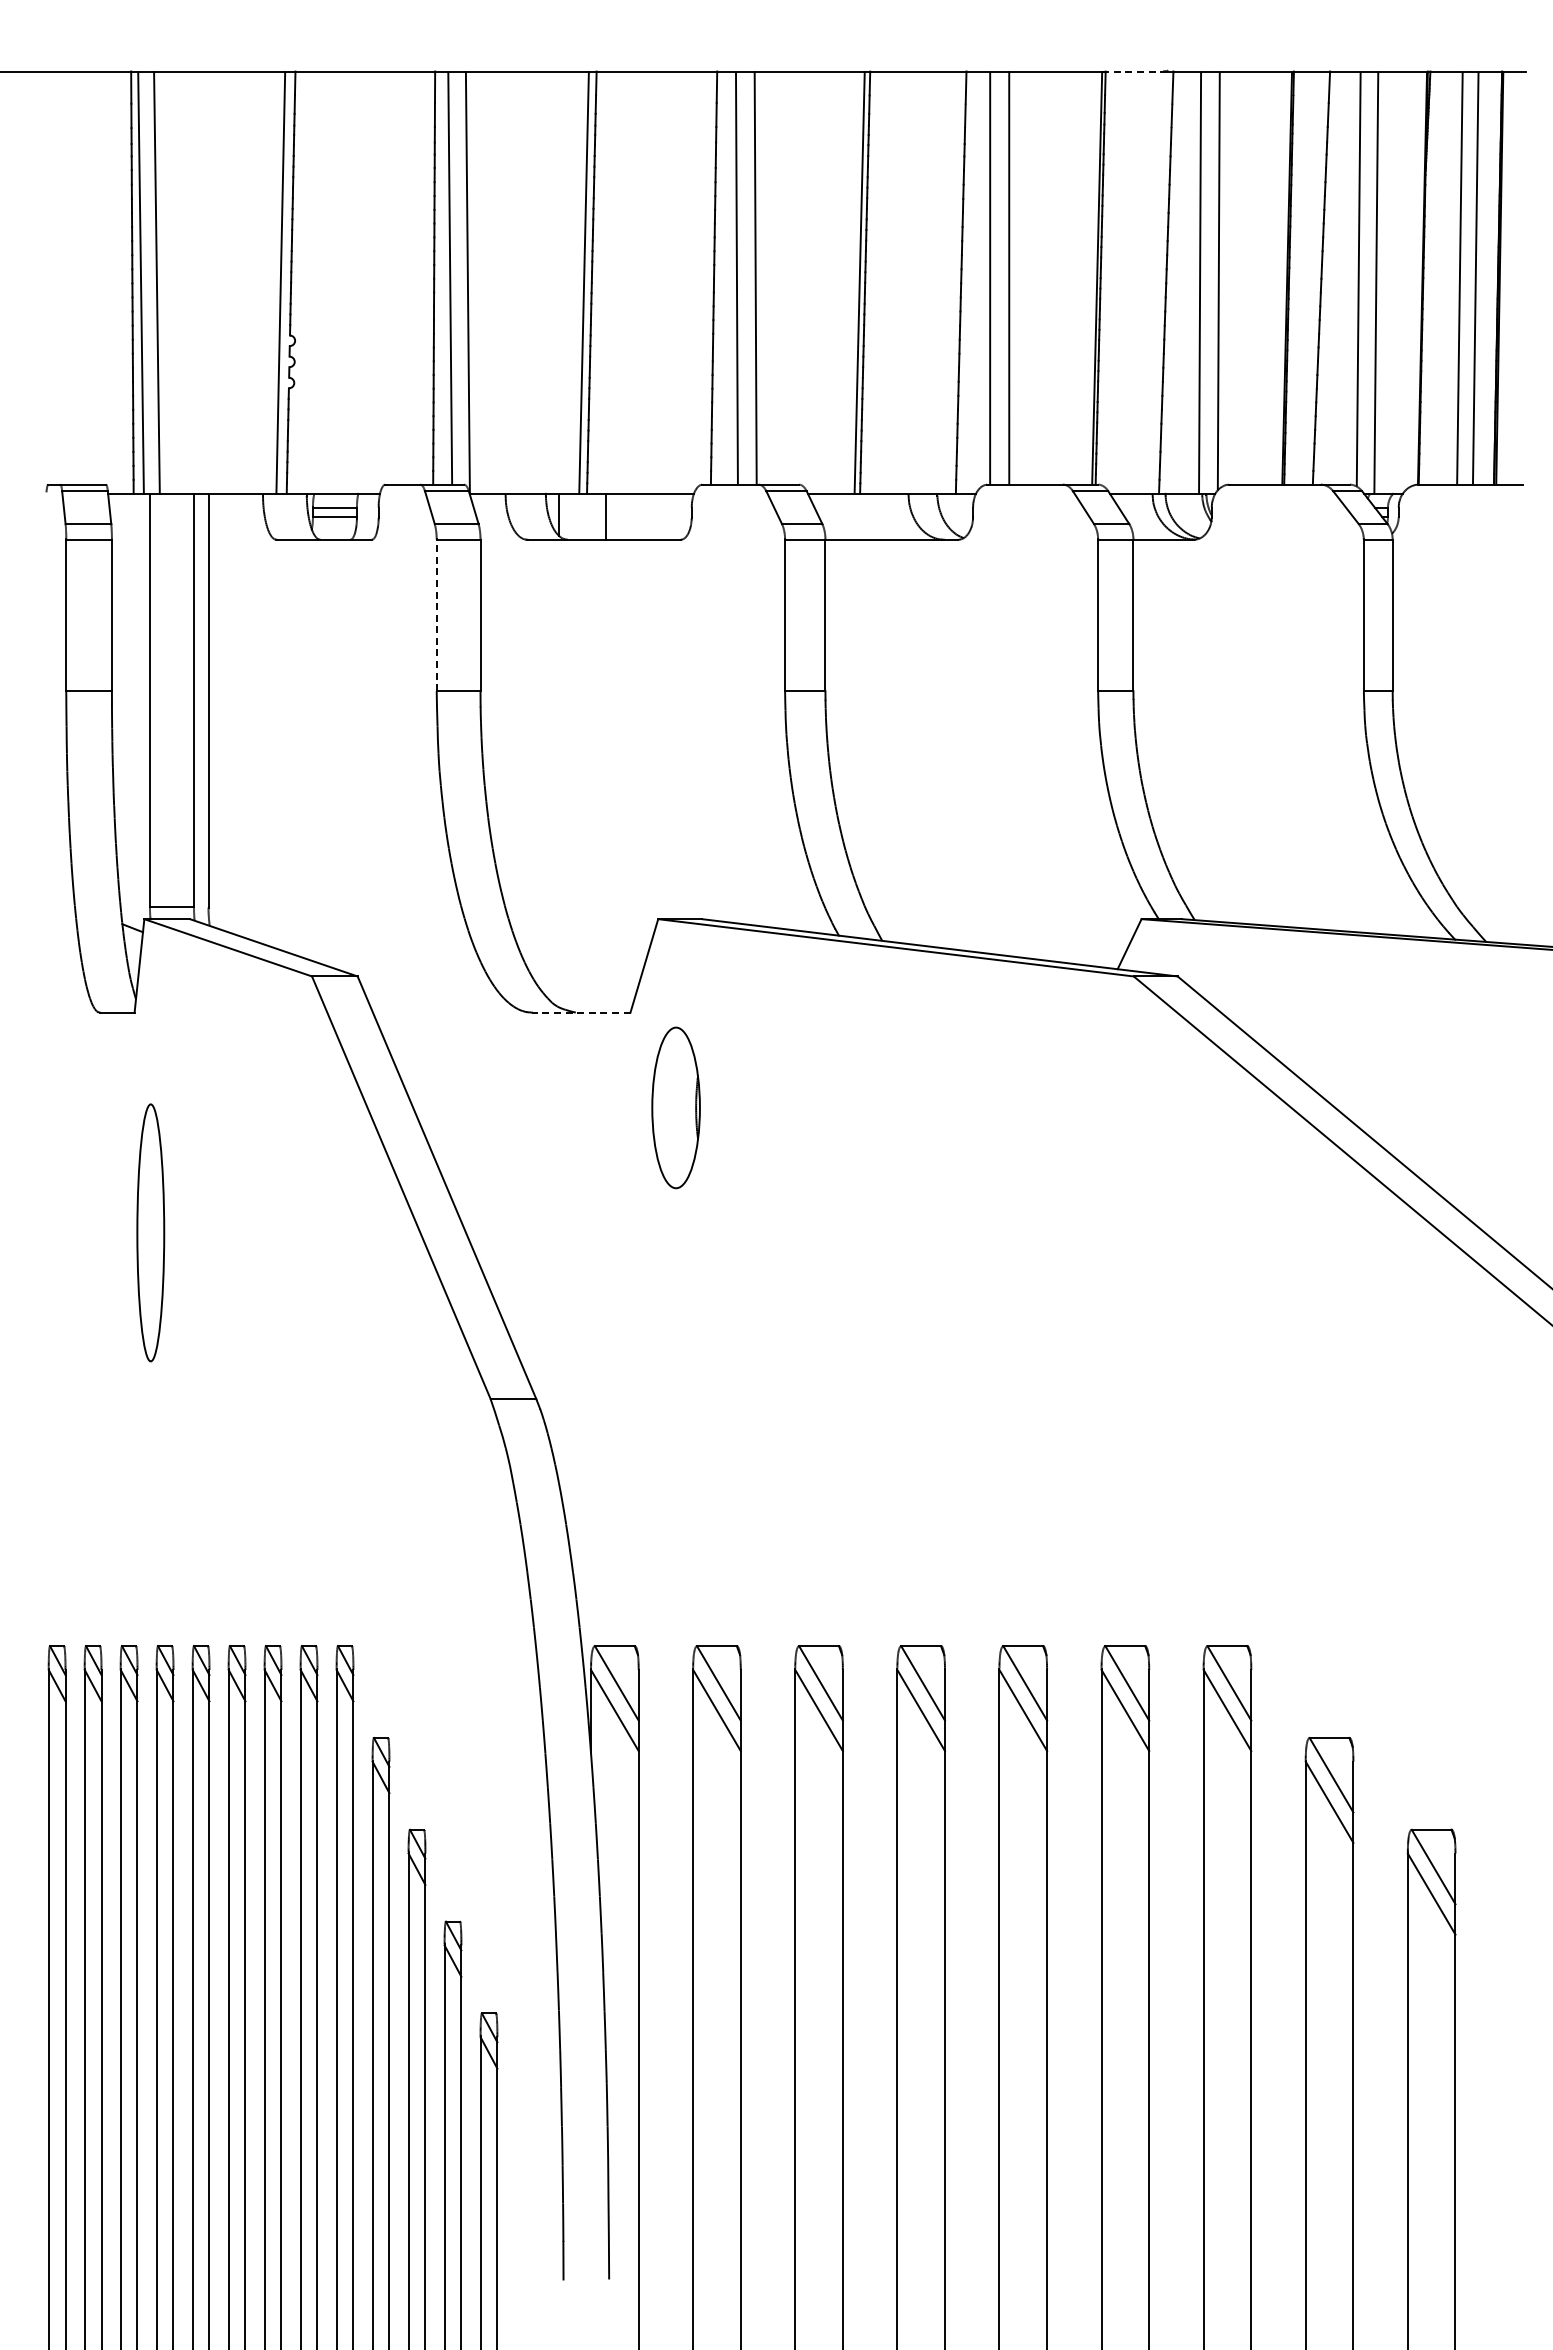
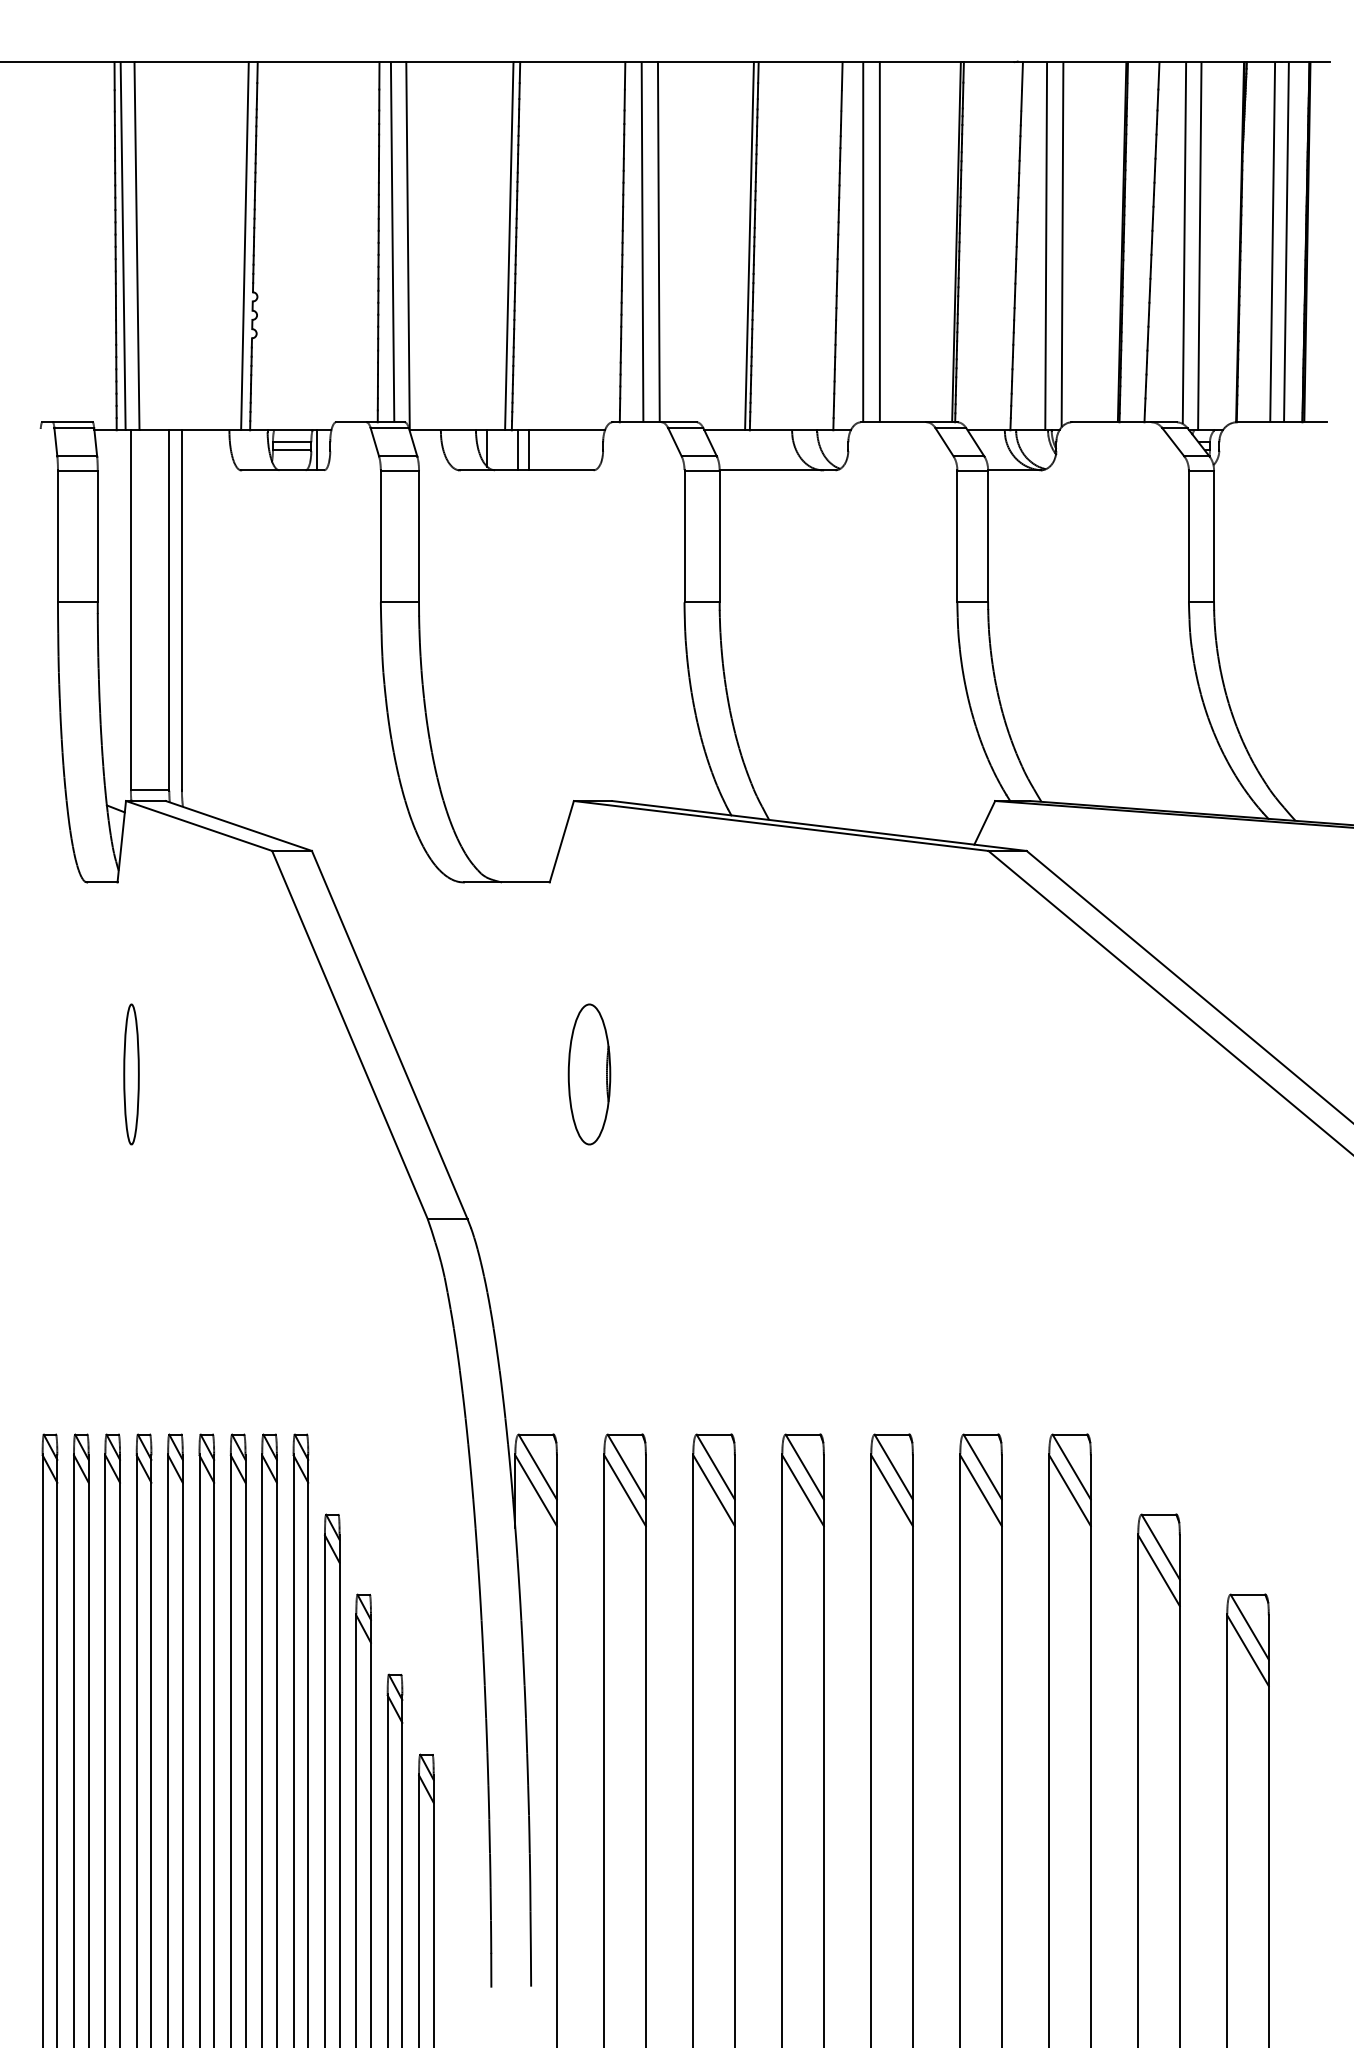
line: (1133, 71) -> (988, 62), dashed -> solid
line: (363, 516) -> (317, 450), added
line: (594, 516) -> (518, 450), added
line: (436, 615) -> (380, 536), dashed -> solid
line: (580, 1012) -> (506, 882), dashed -> solid
part: (675, 1107) -> (588, 1074), moved
part: (150, 1232) -> (131, 1074), size x0.62

